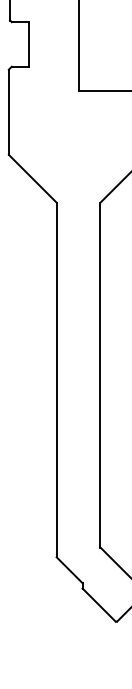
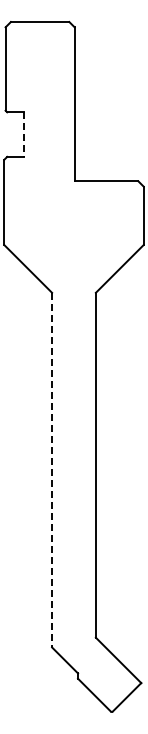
line: (29, 45) -> (24, 135), solid -> dashed
line: (57, 380) -> (52, 470), solid -> dashed

